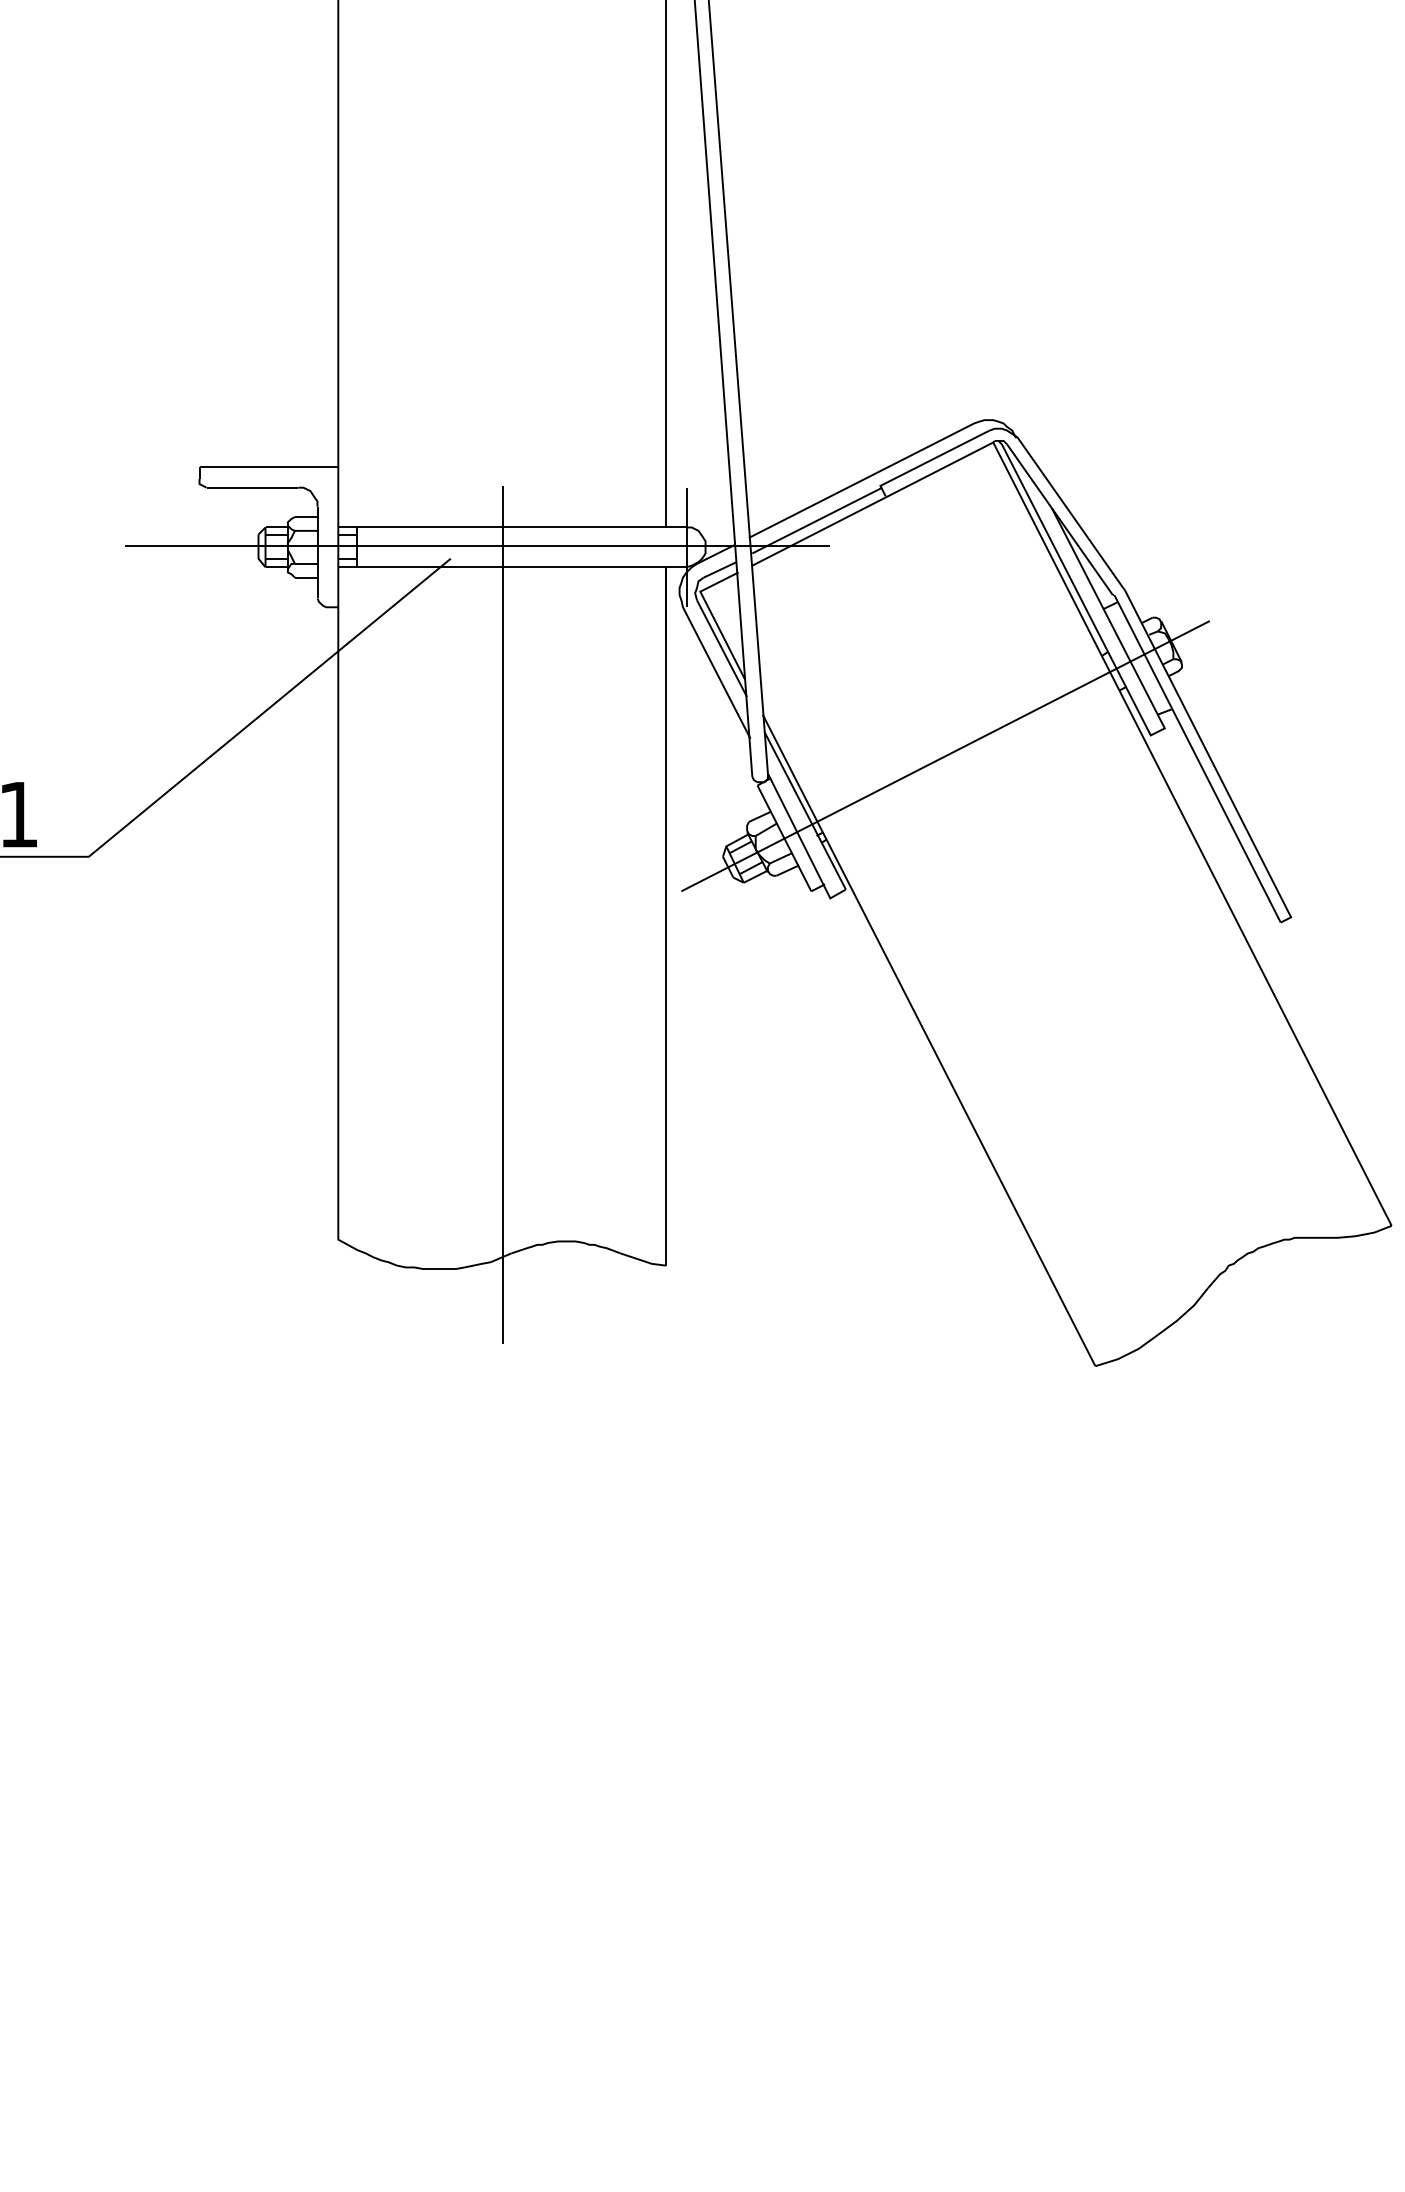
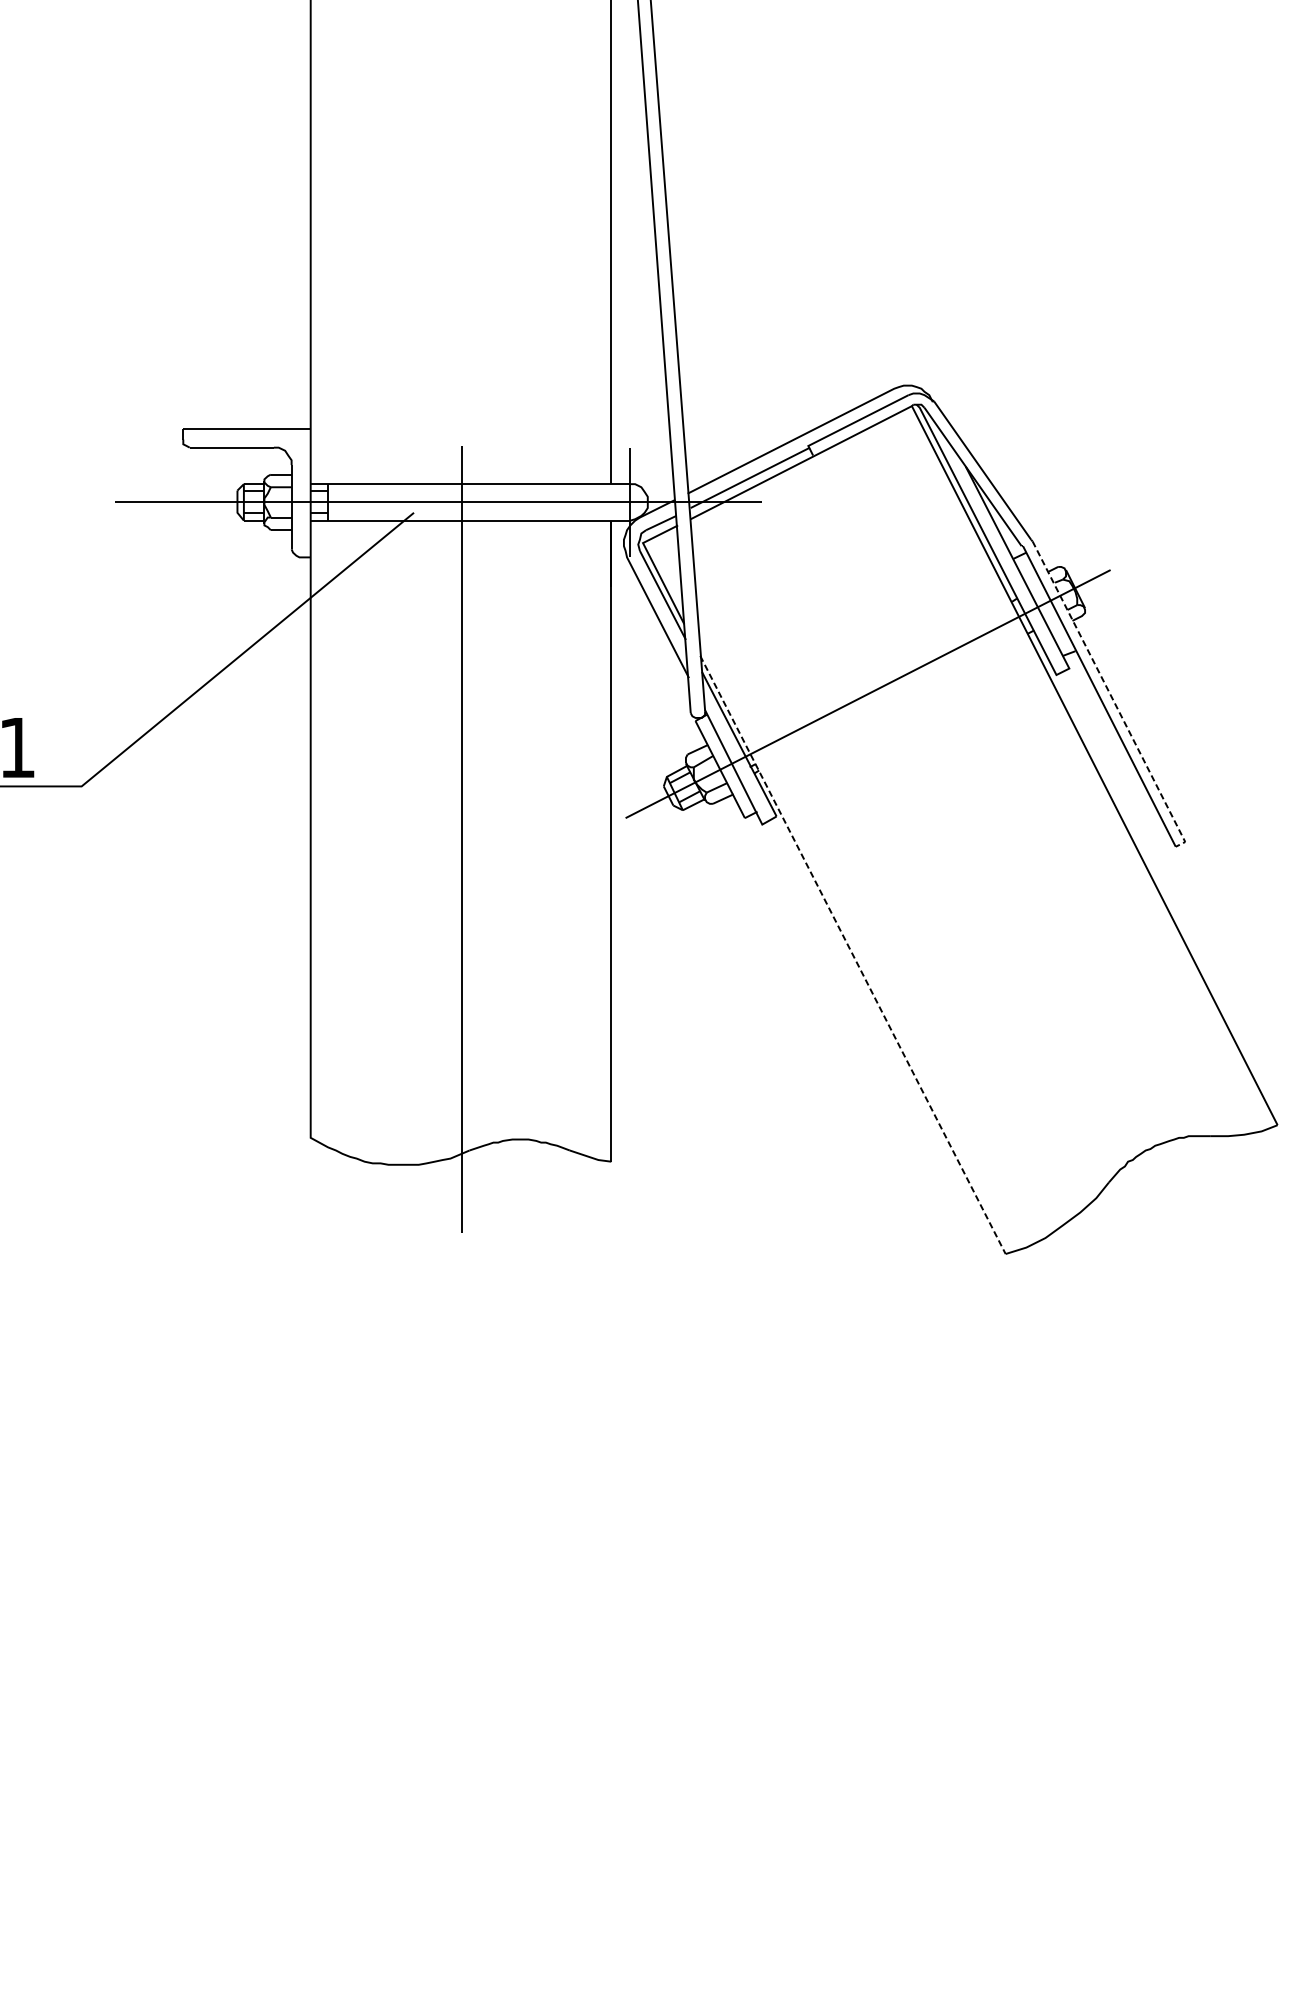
line: (1211, 759) -> (1112, 697), solid -> dashed
line: (929, 1040) -> (853, 955), solid -> dashed

